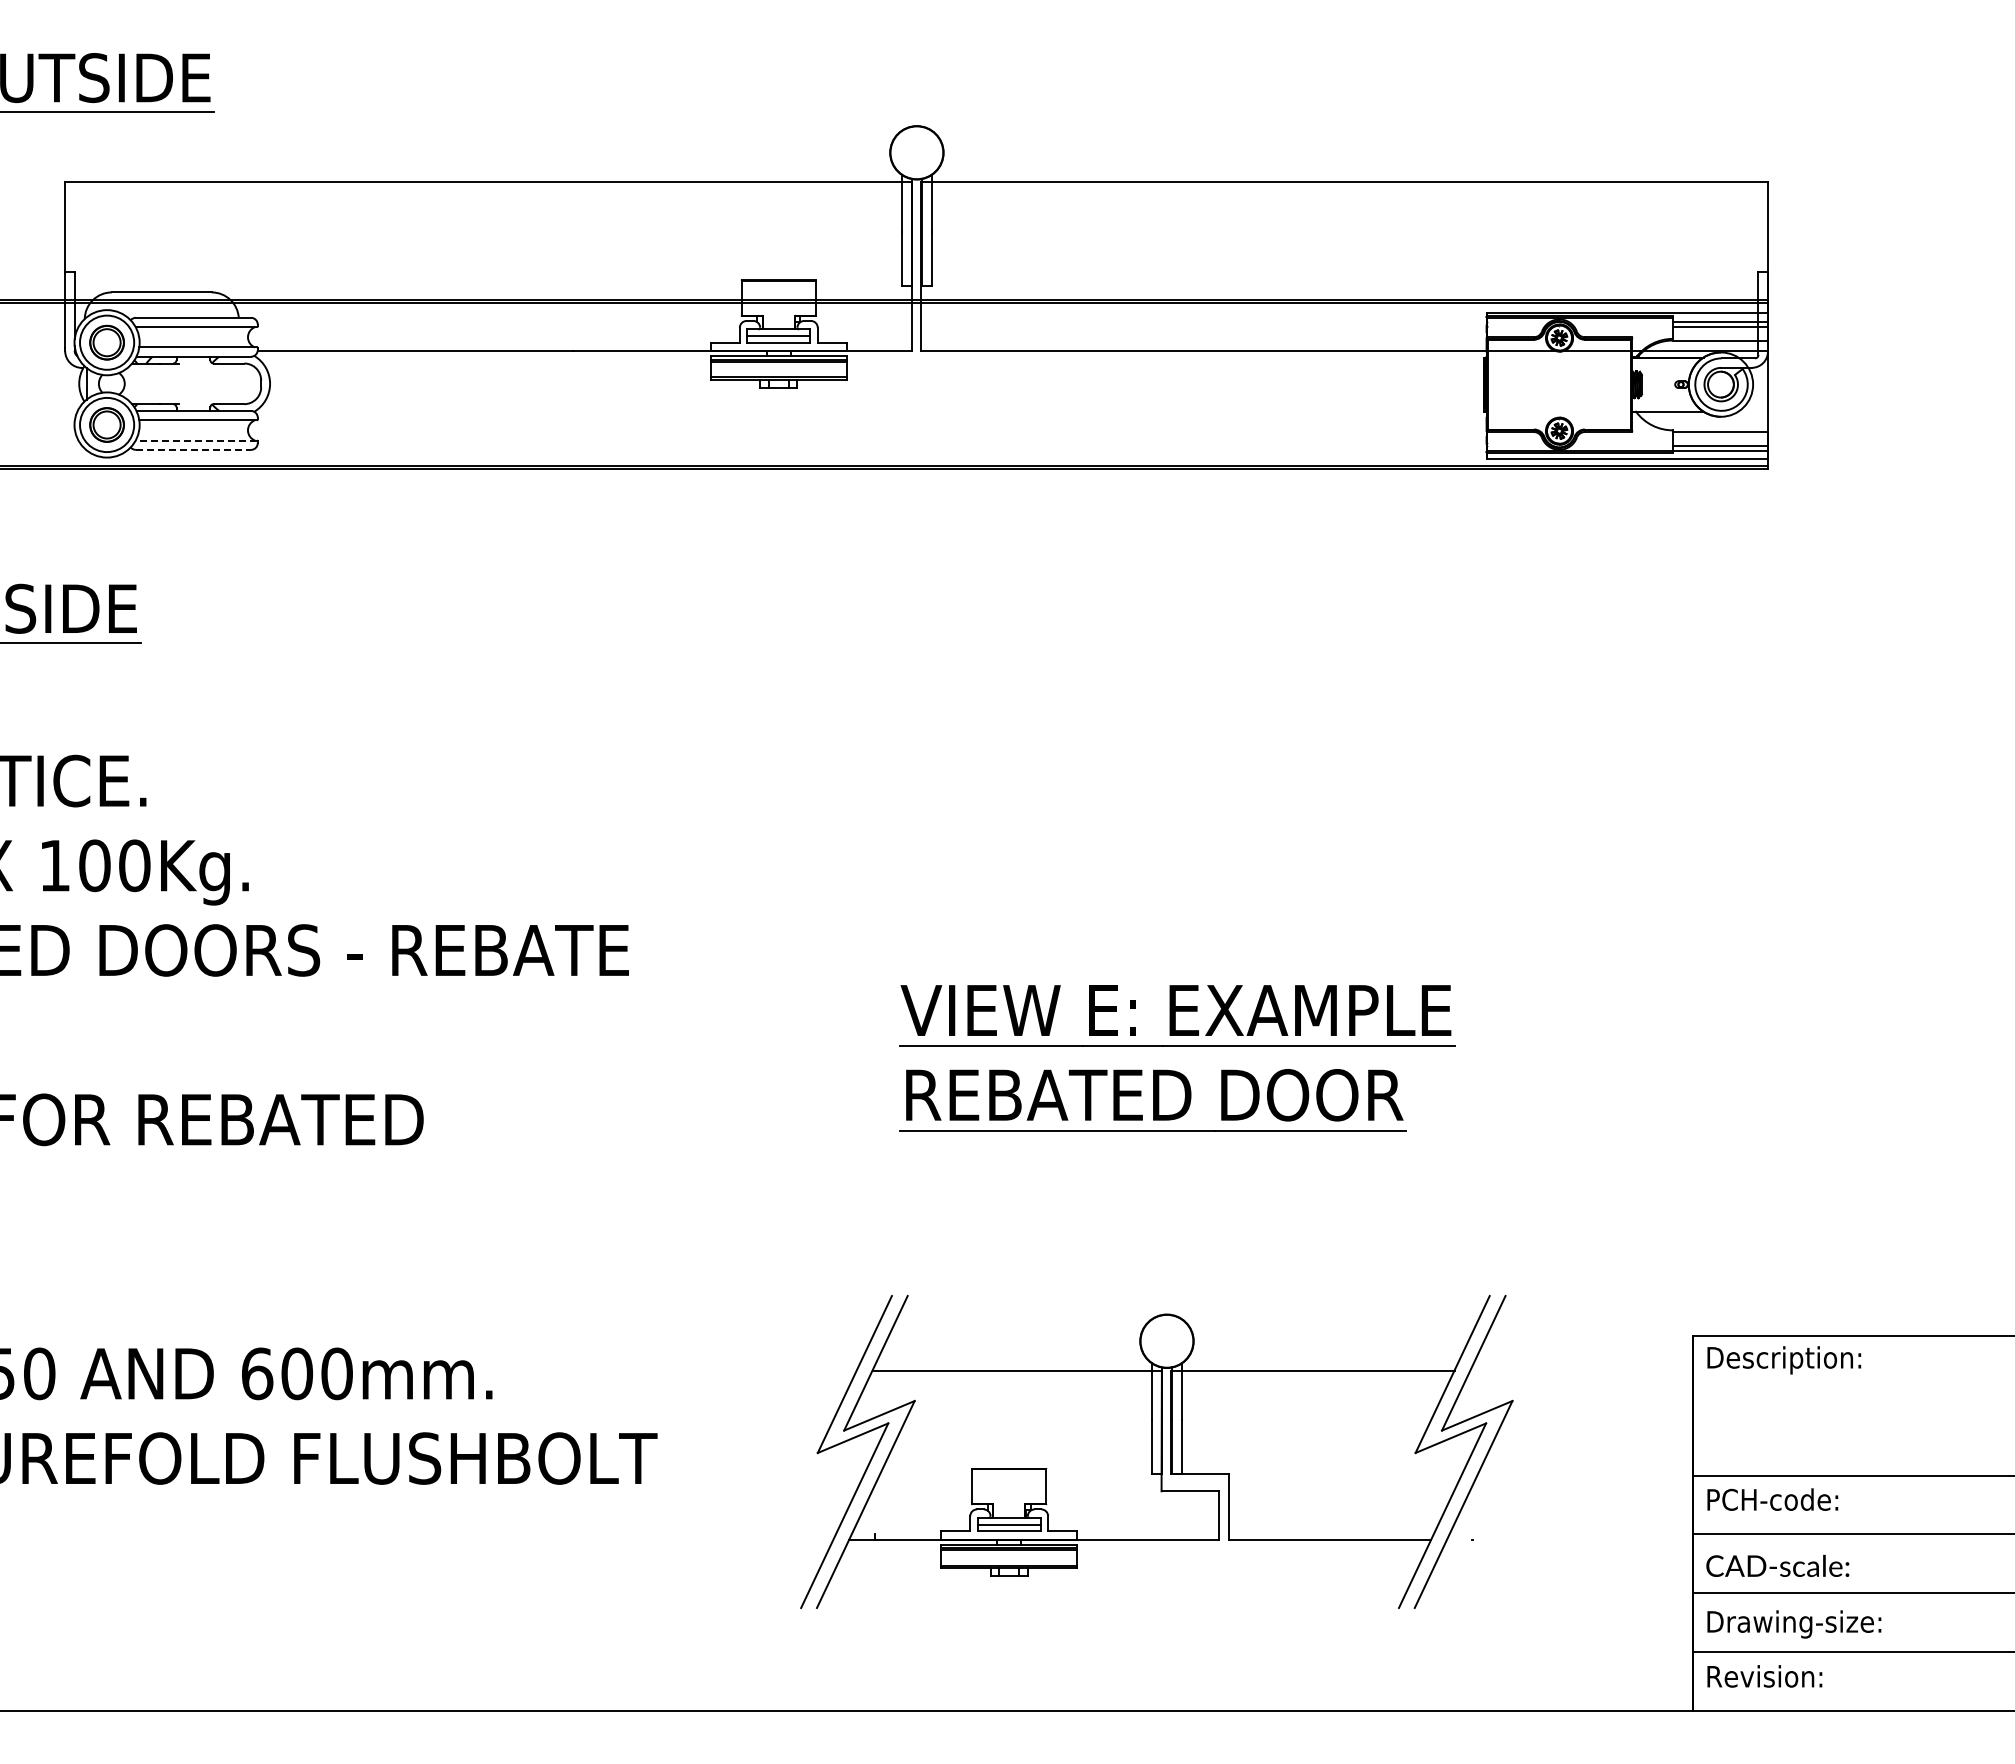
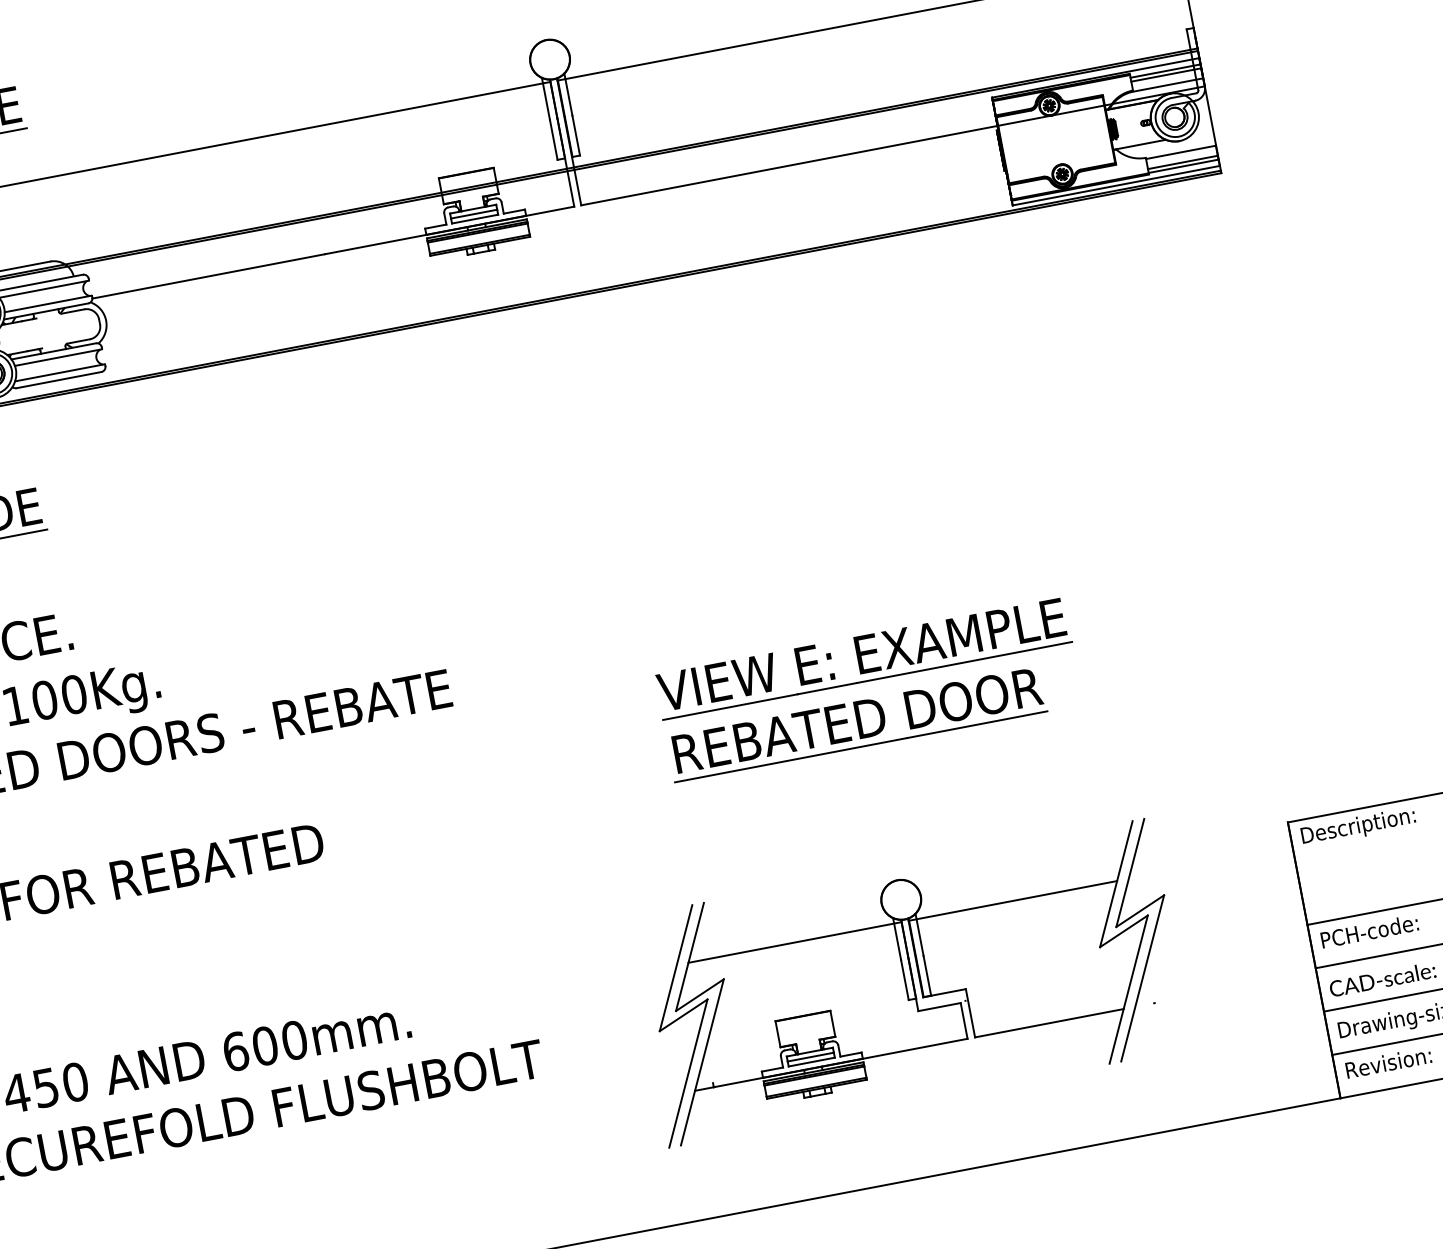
line: (196, 440) -> (59, 372), dashed -> solid
line: (193, 449) -> (58, 379), dashed -> solid

